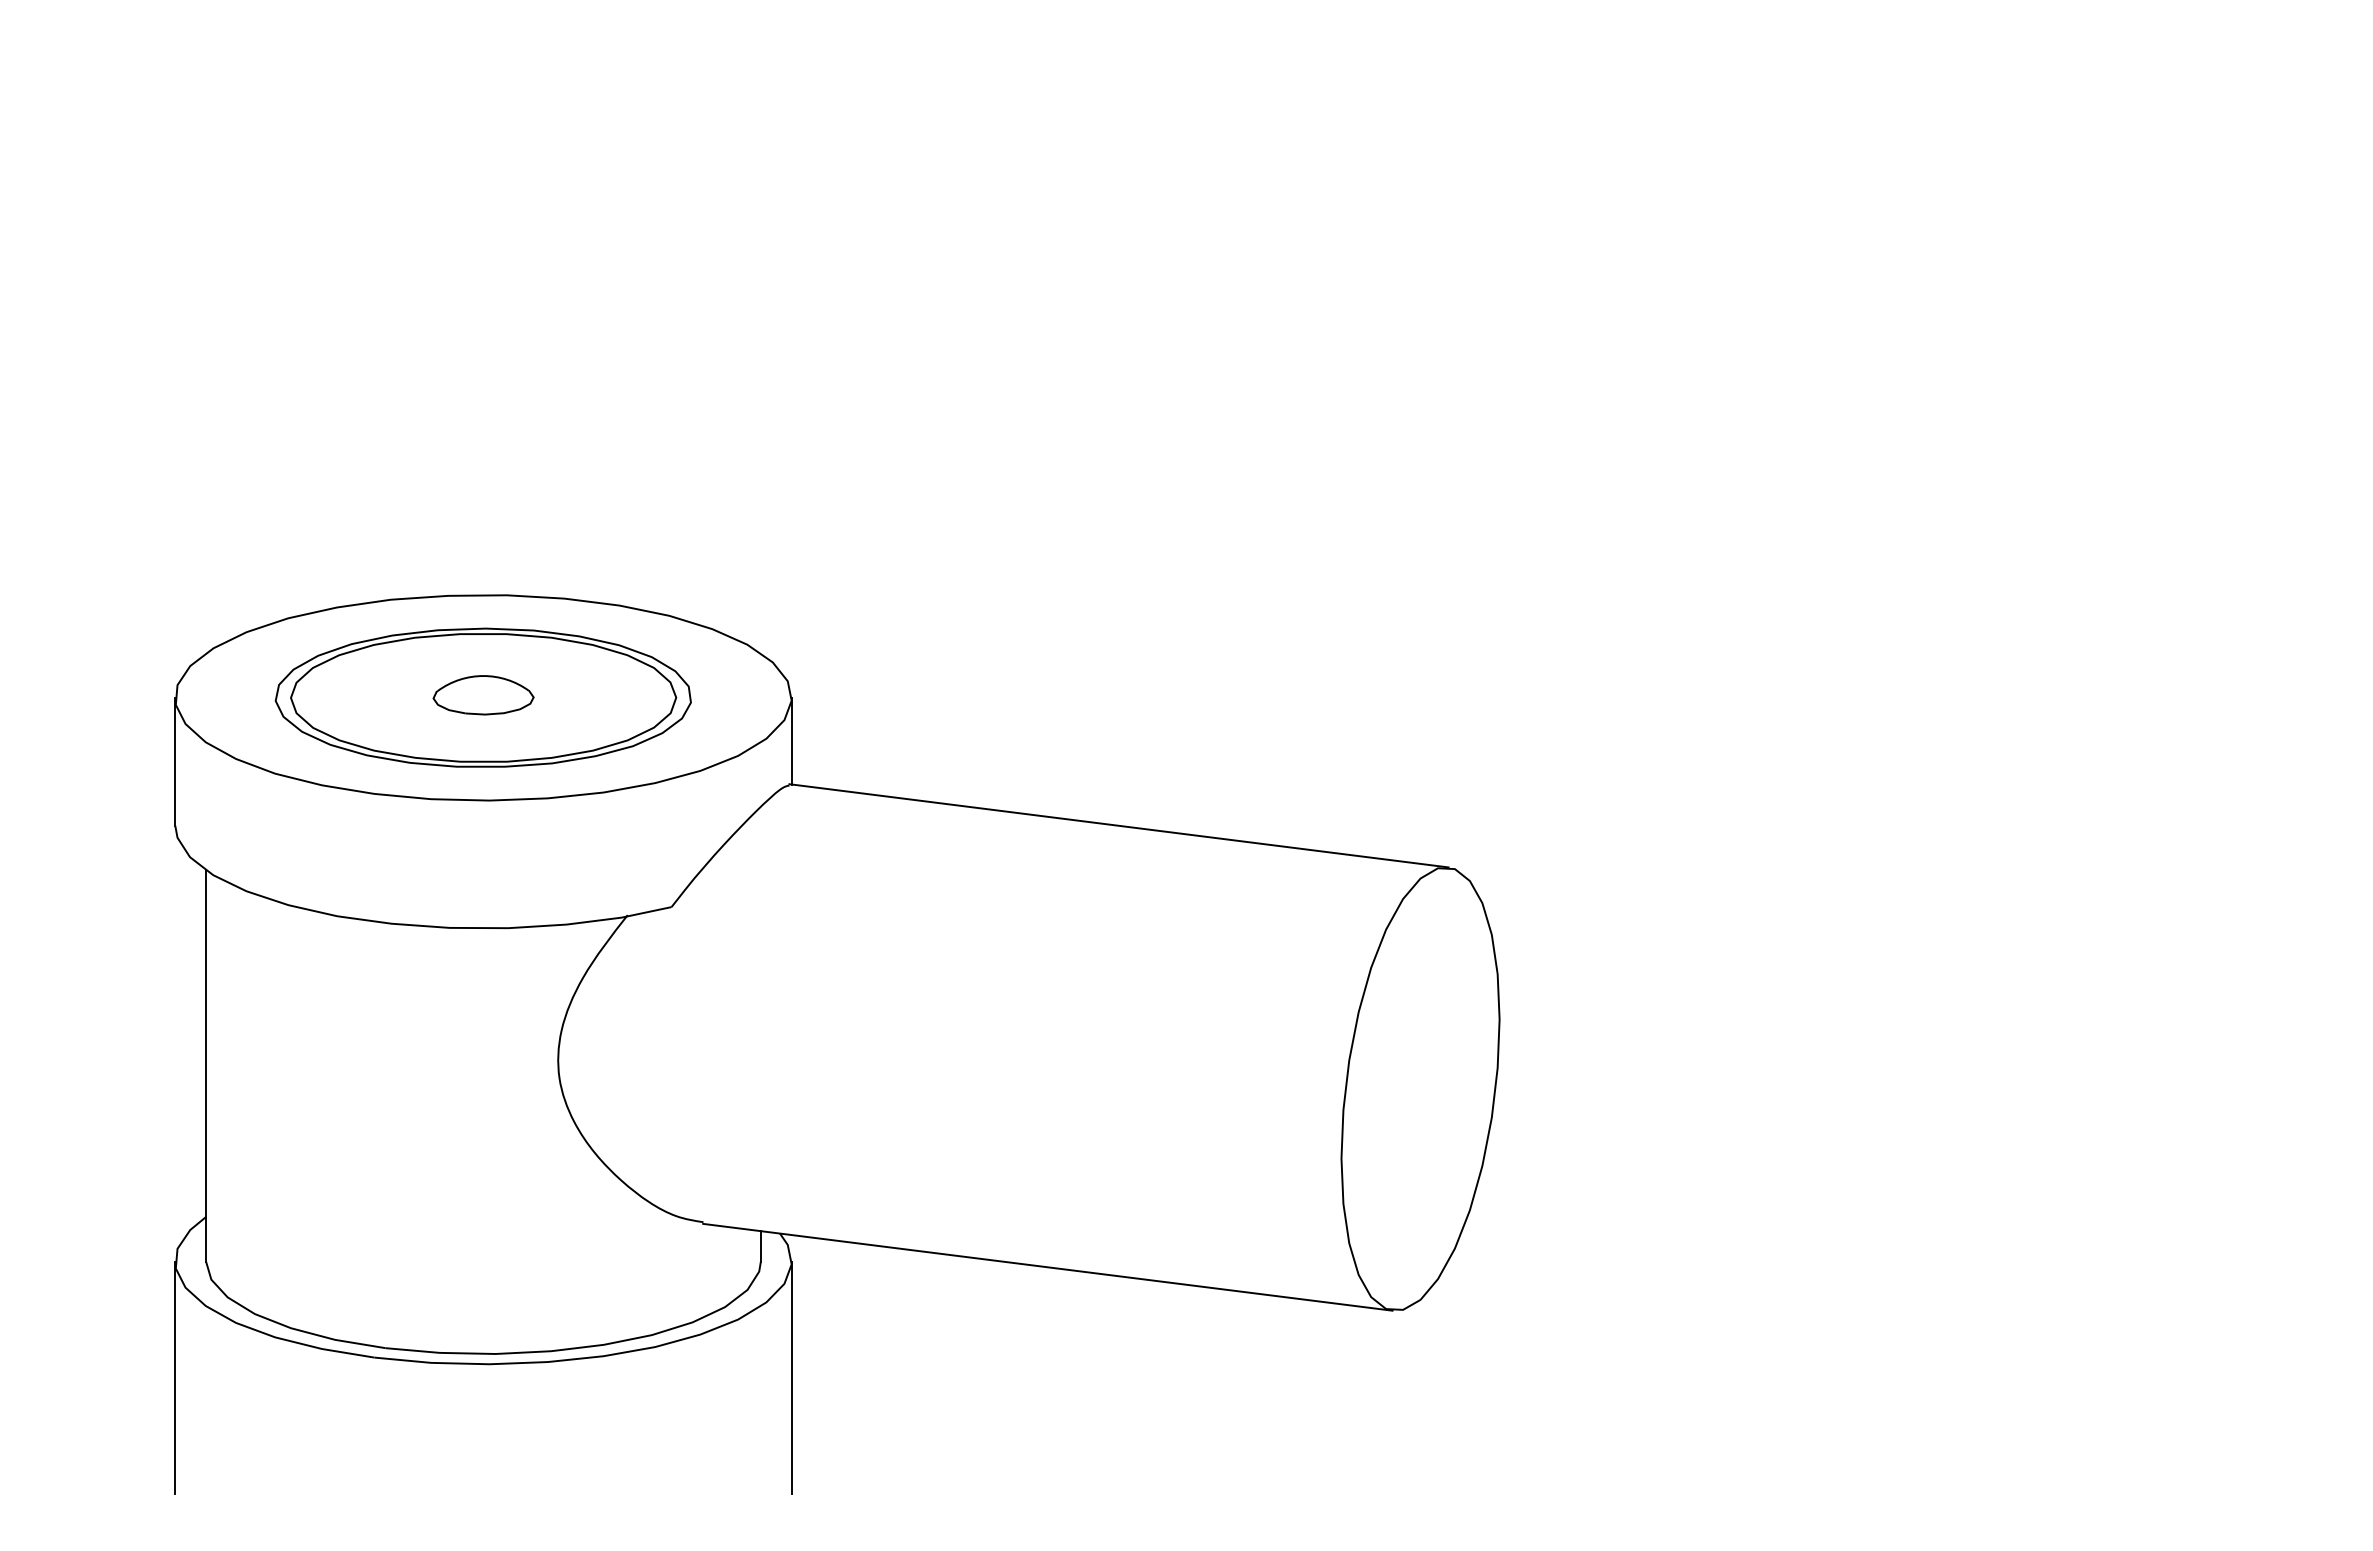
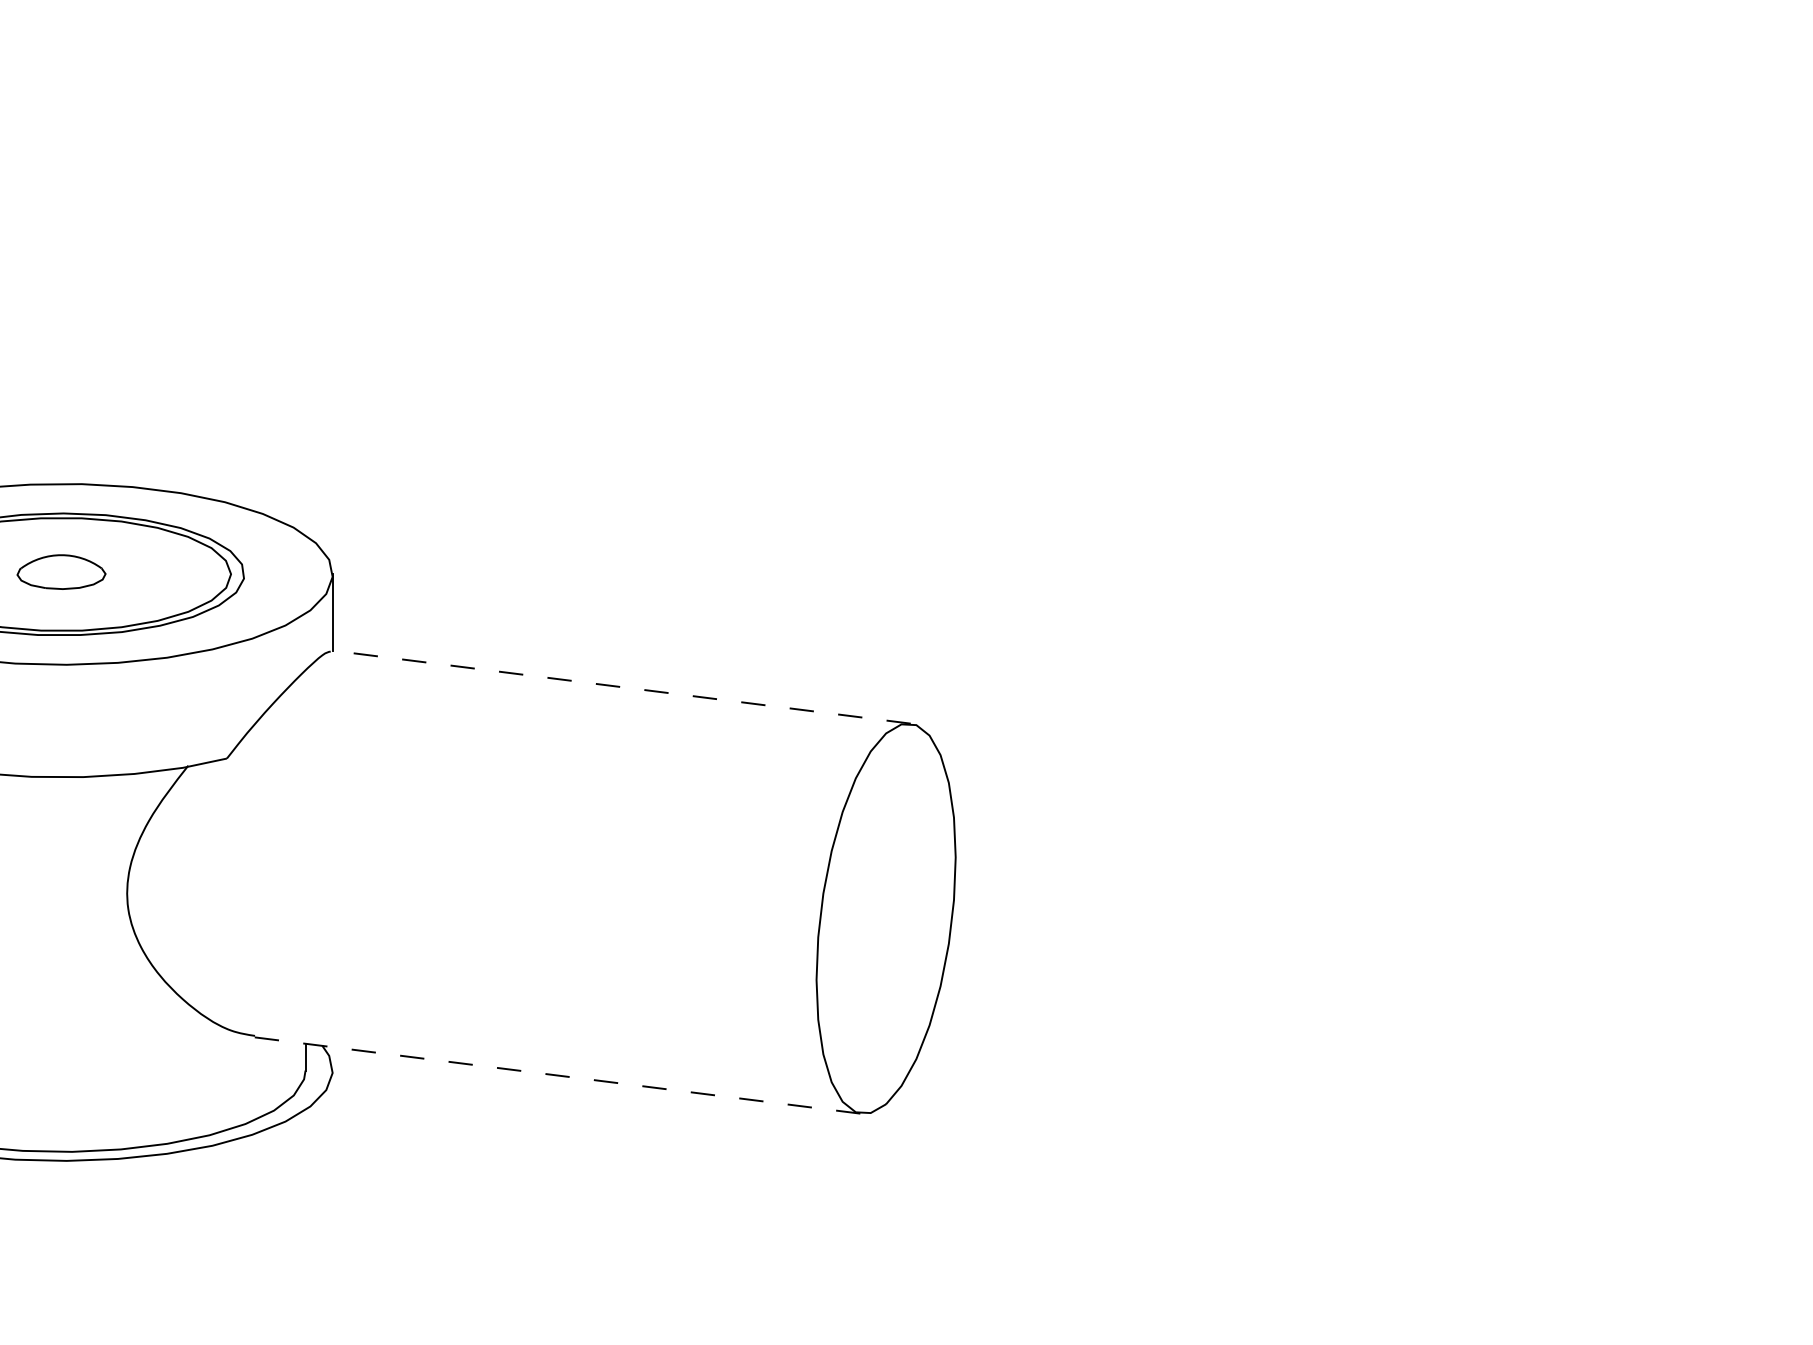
line: (1118, 825) -> (620, 686), solid -> dashed
line: (1048, 1267) -> (558, 1075), solid -> dashed
line: (791, 1377) -> (332, 1172), removed

